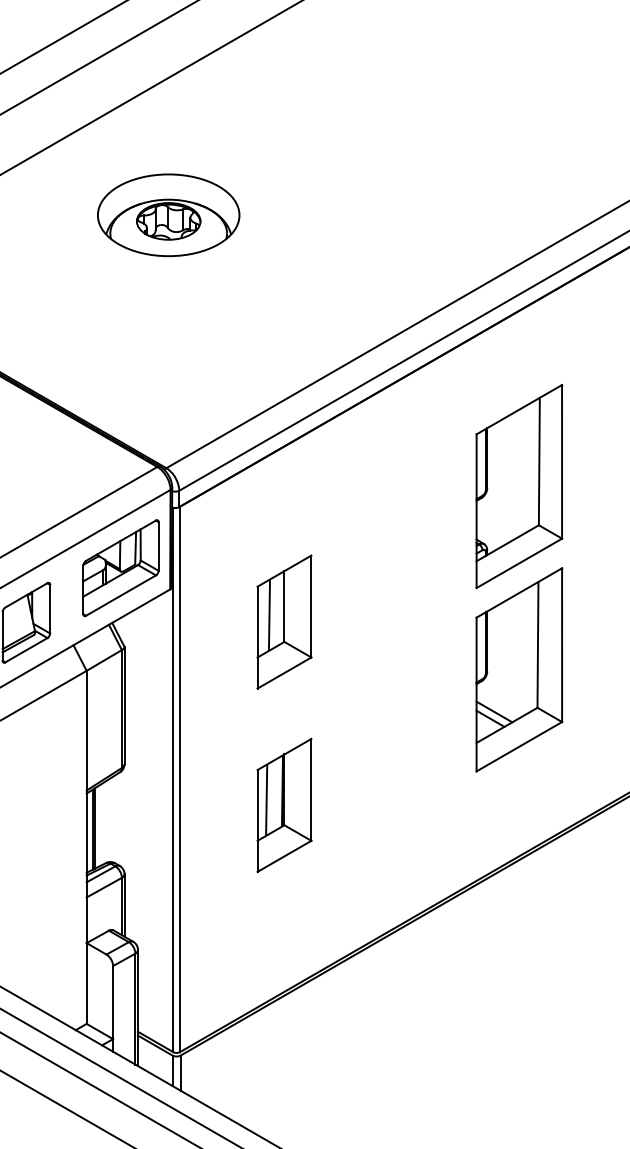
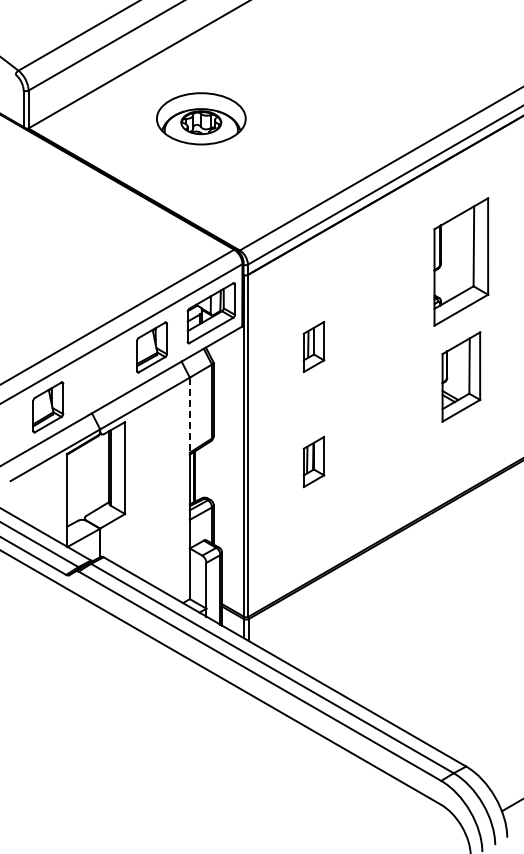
part: (168, 214) -> (201, 118), moved
part: (283, 621) -> (313, 346), size x0.6
part: (519, 669) -> (461, 376), size x0.7
line: (86, 731) -> (189, 415), solid -> dashed
part: (283, 804) -> (313, 461), size x0.6

